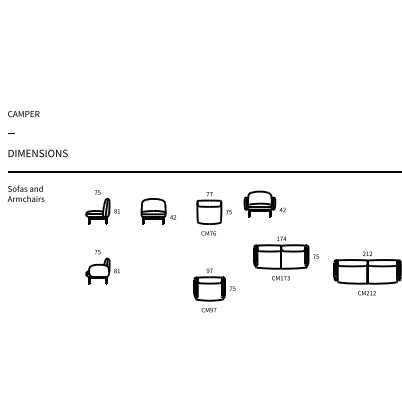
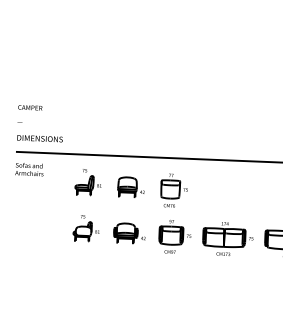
part: (264, 203) -> (129, 232), moved
part: (285, 258) -> (227, 239), moved
part: (214, 290) -> (174, 237), moved

